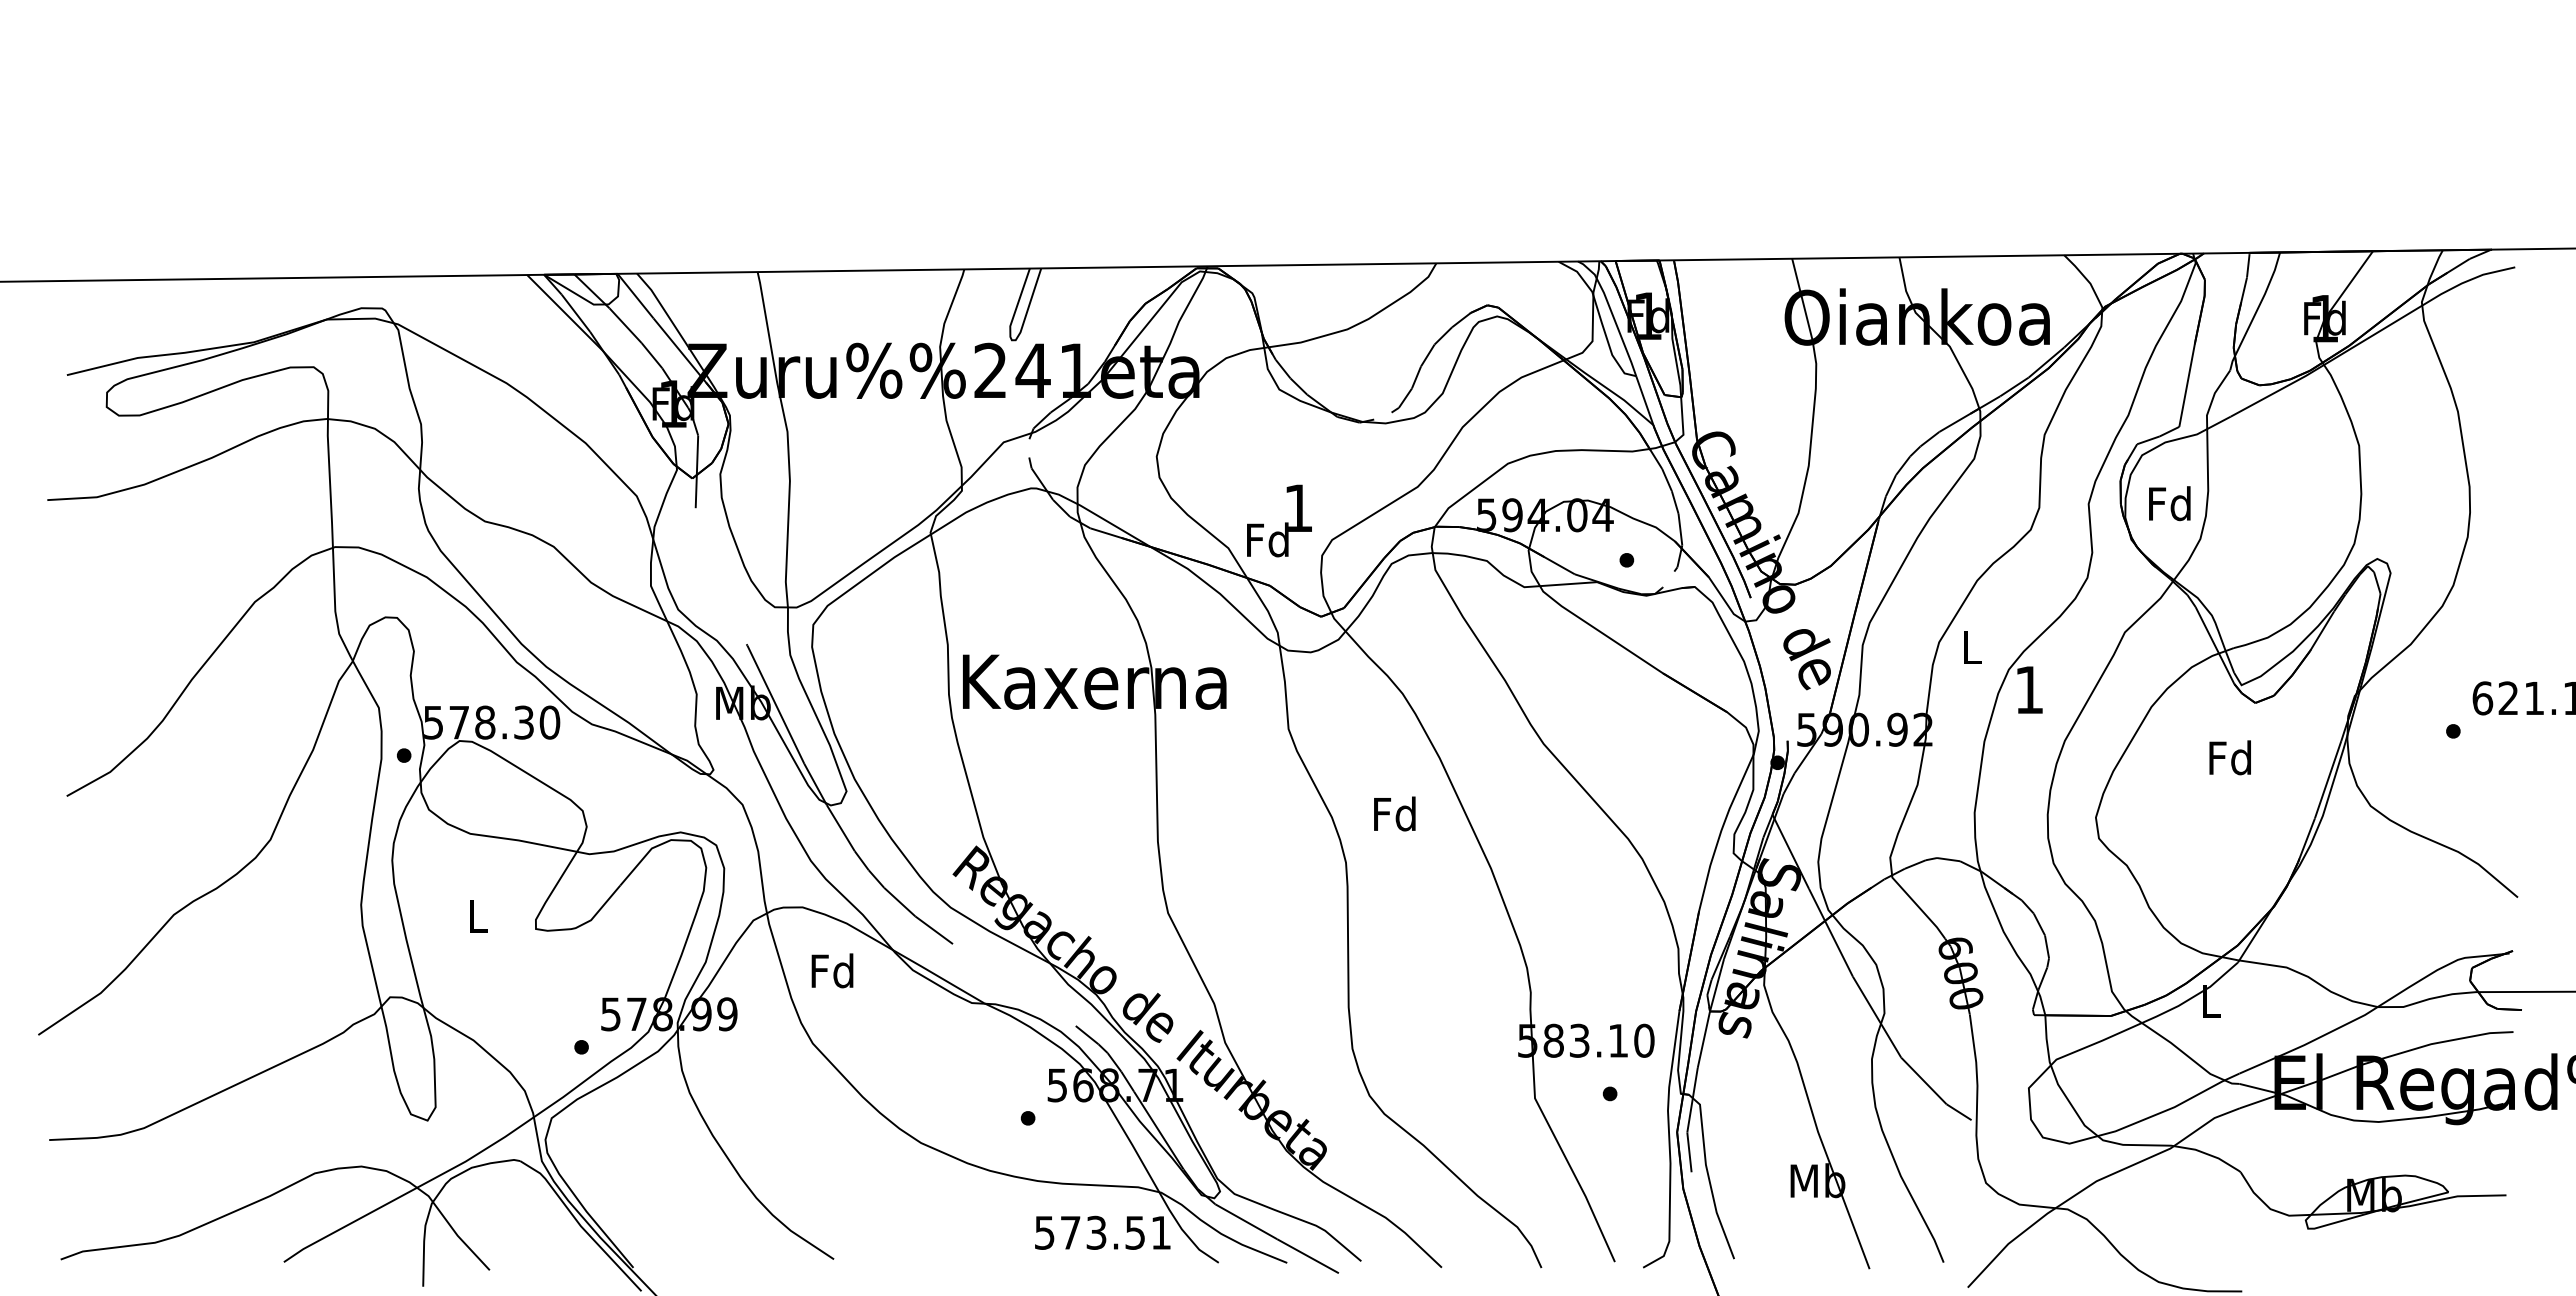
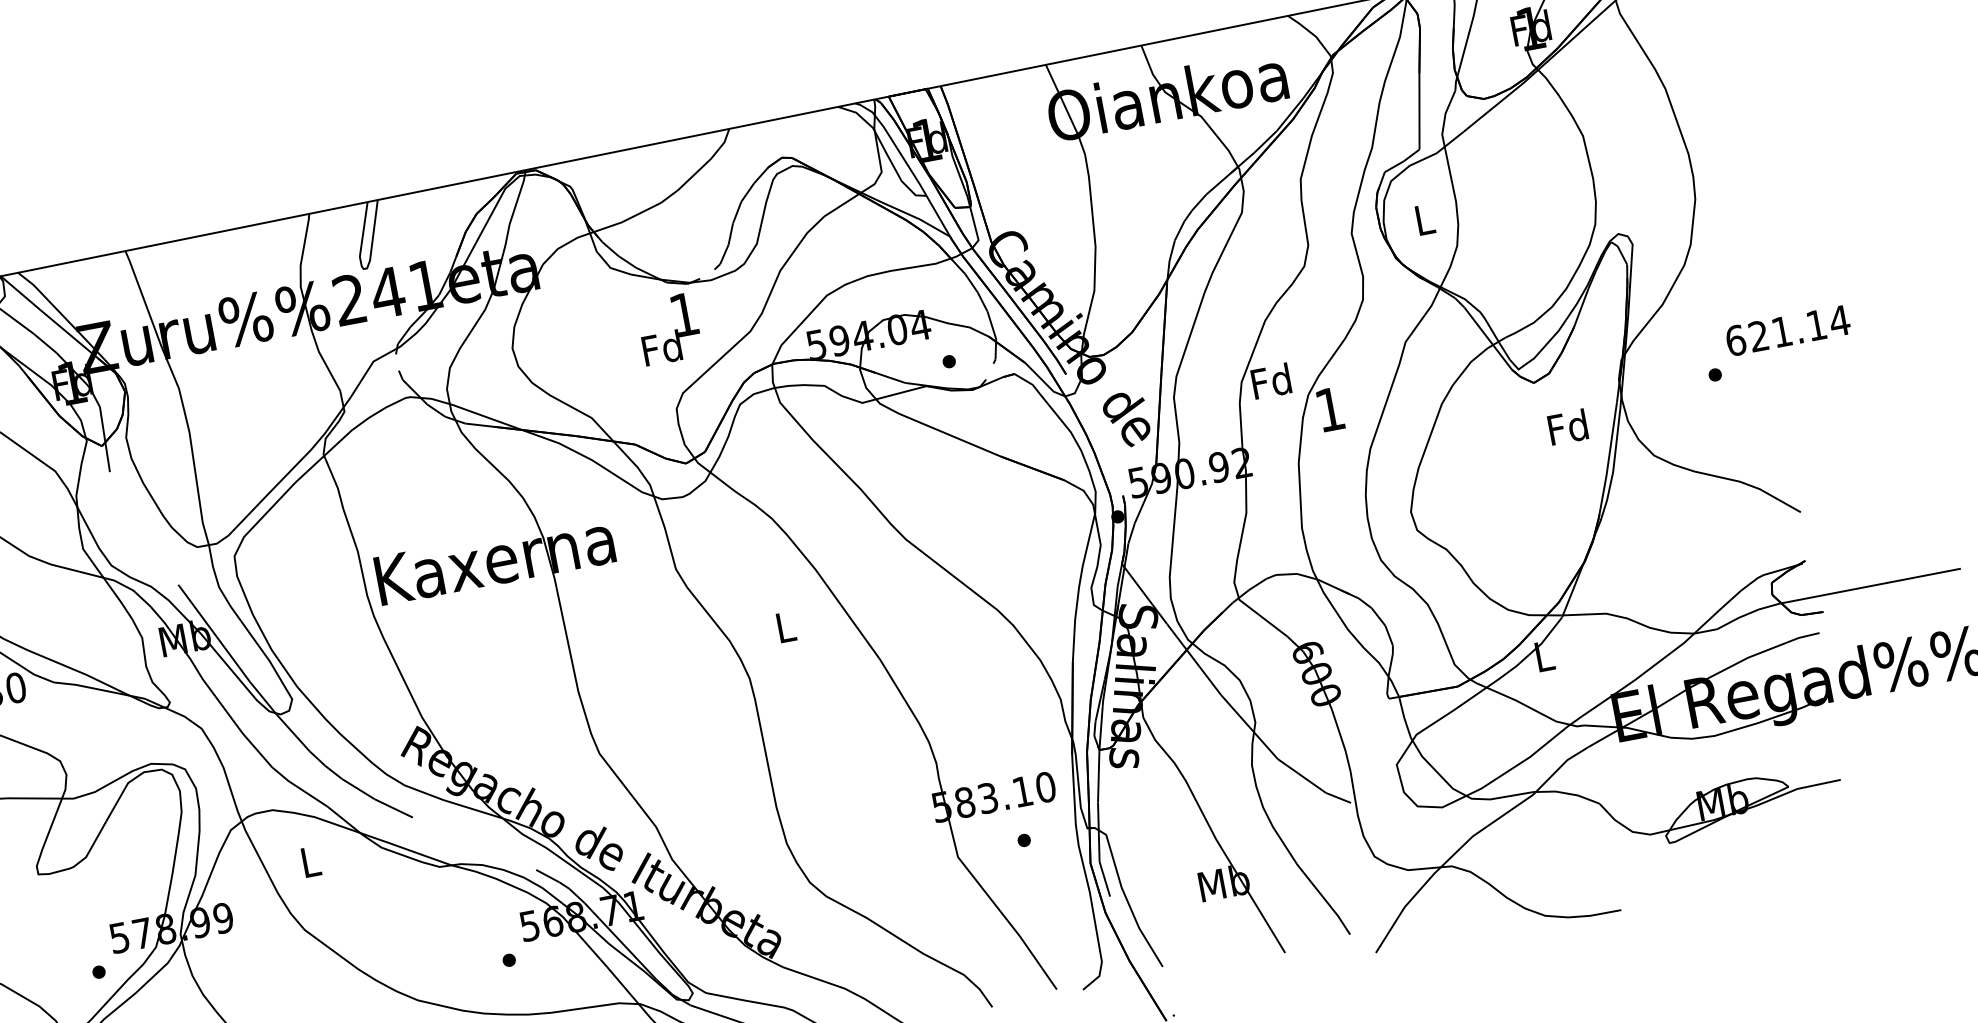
text: (2169, 503) -> (1423, 219), Fd -> L
text: (1279, 520) -> (669, 328), moved
text: (1971, 647) -> (1271, 381), L -> Fd
text: (2229, 757) -> (1567, 427), moved
text: (1394, 813) -> (784, 626), Fd -> L
text: (832, 970) -> (309, 861), Fd -> L

